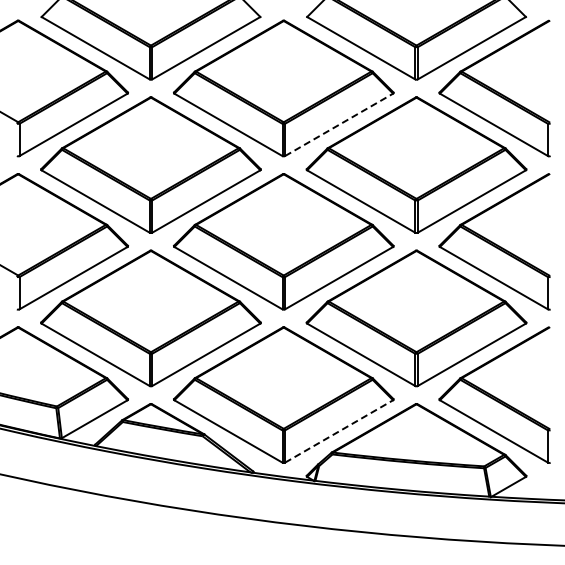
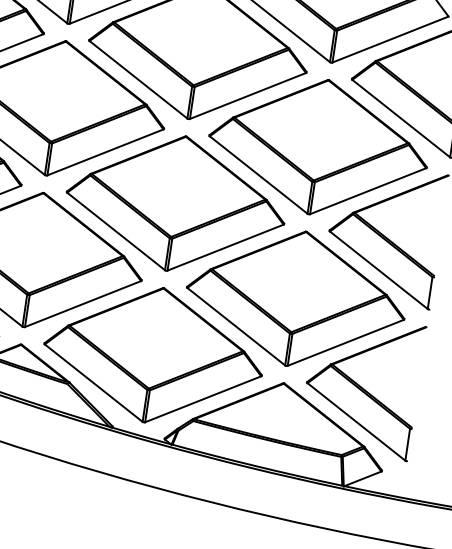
line: (339, 124) -> (248, 95), dashed -> solid
line: (339, 431) -> (203, 399), dashed -> solid

